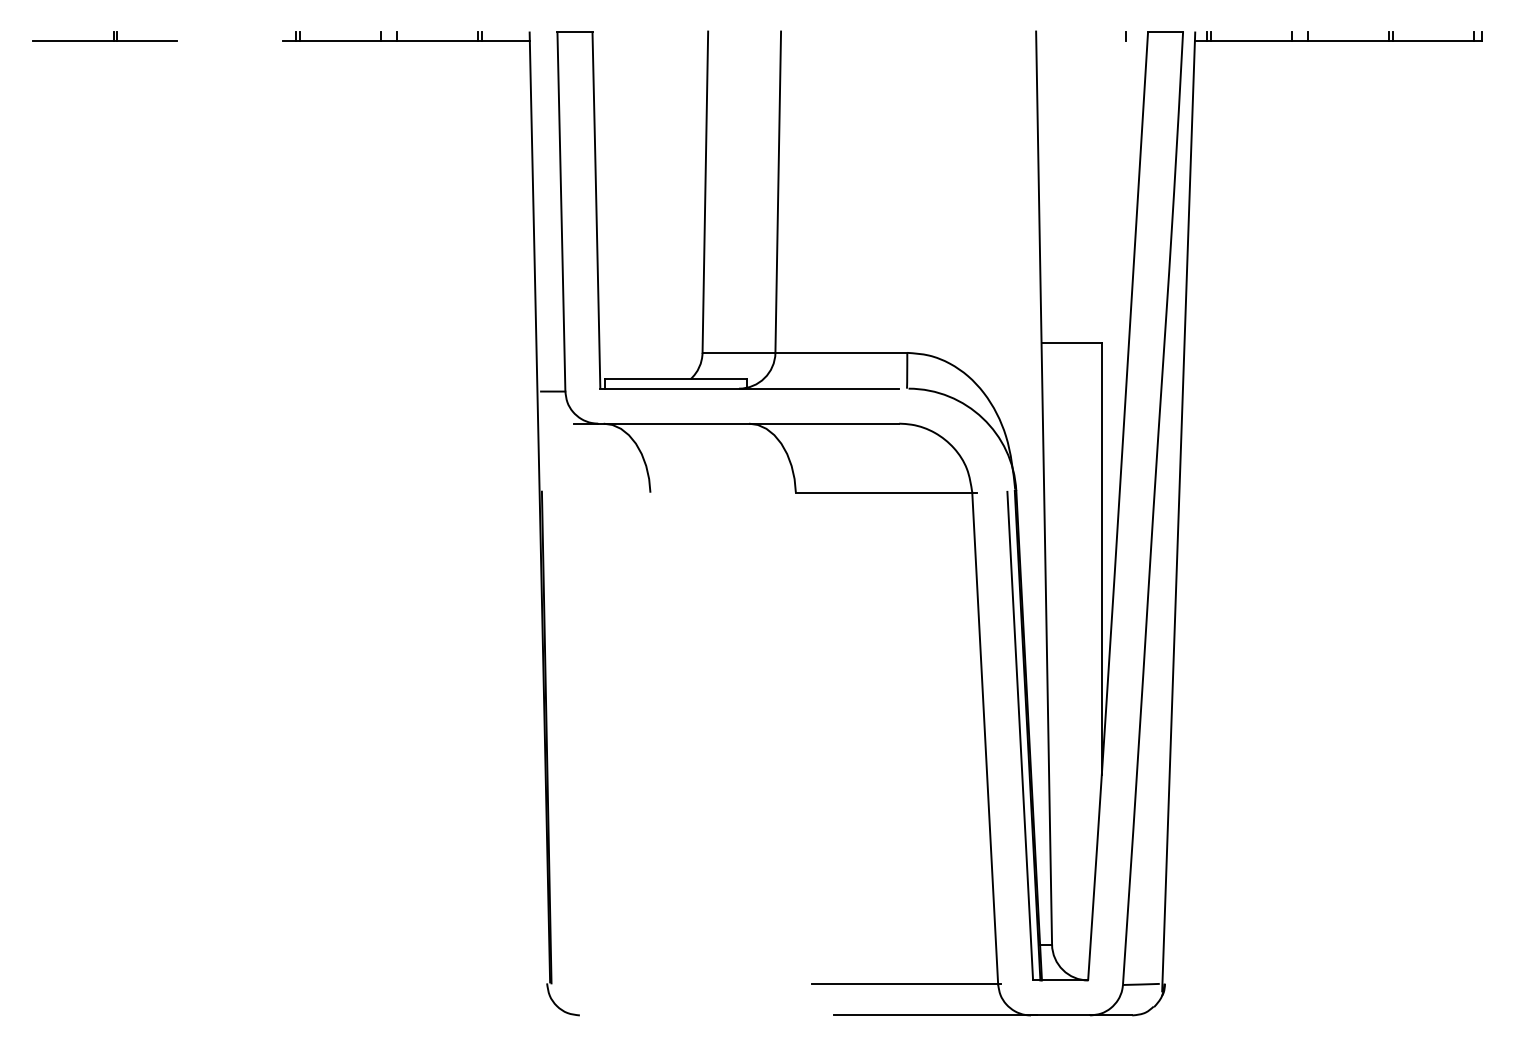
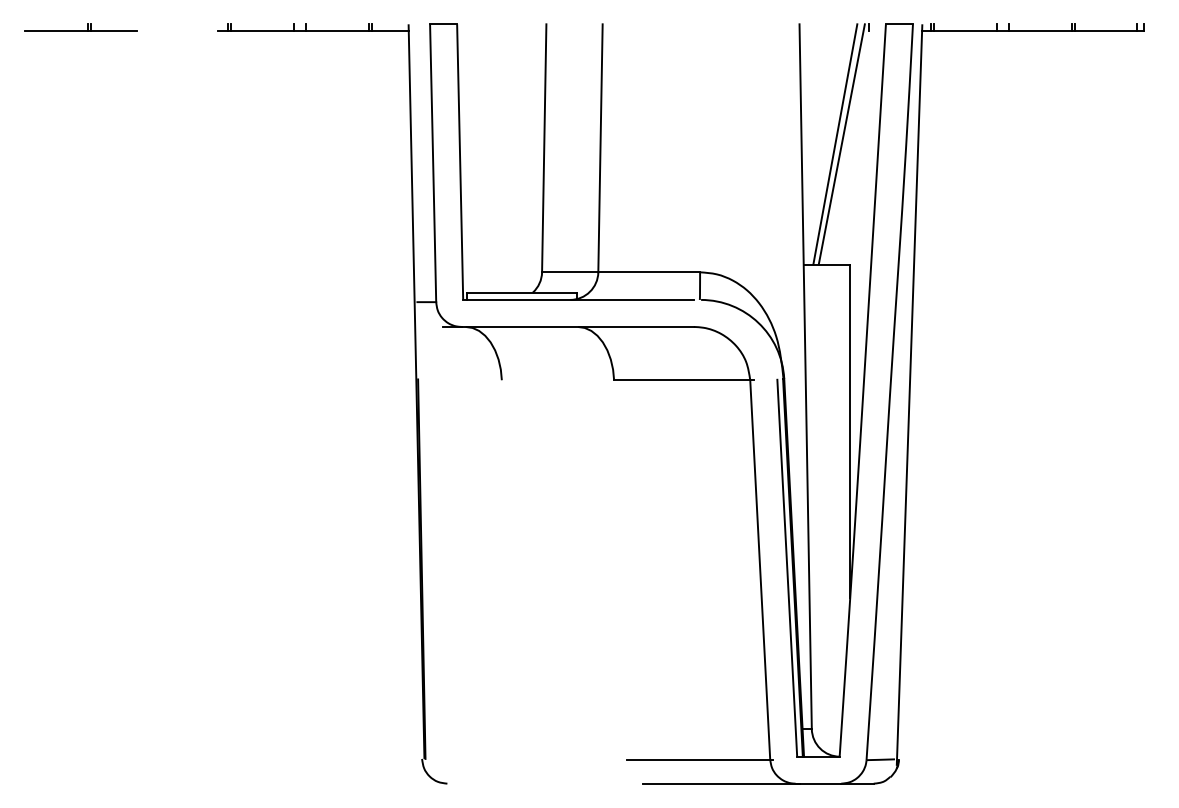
line: (1082, 186) -> (835, 143), added
line: (1090, 186) -> (841, 143), added

